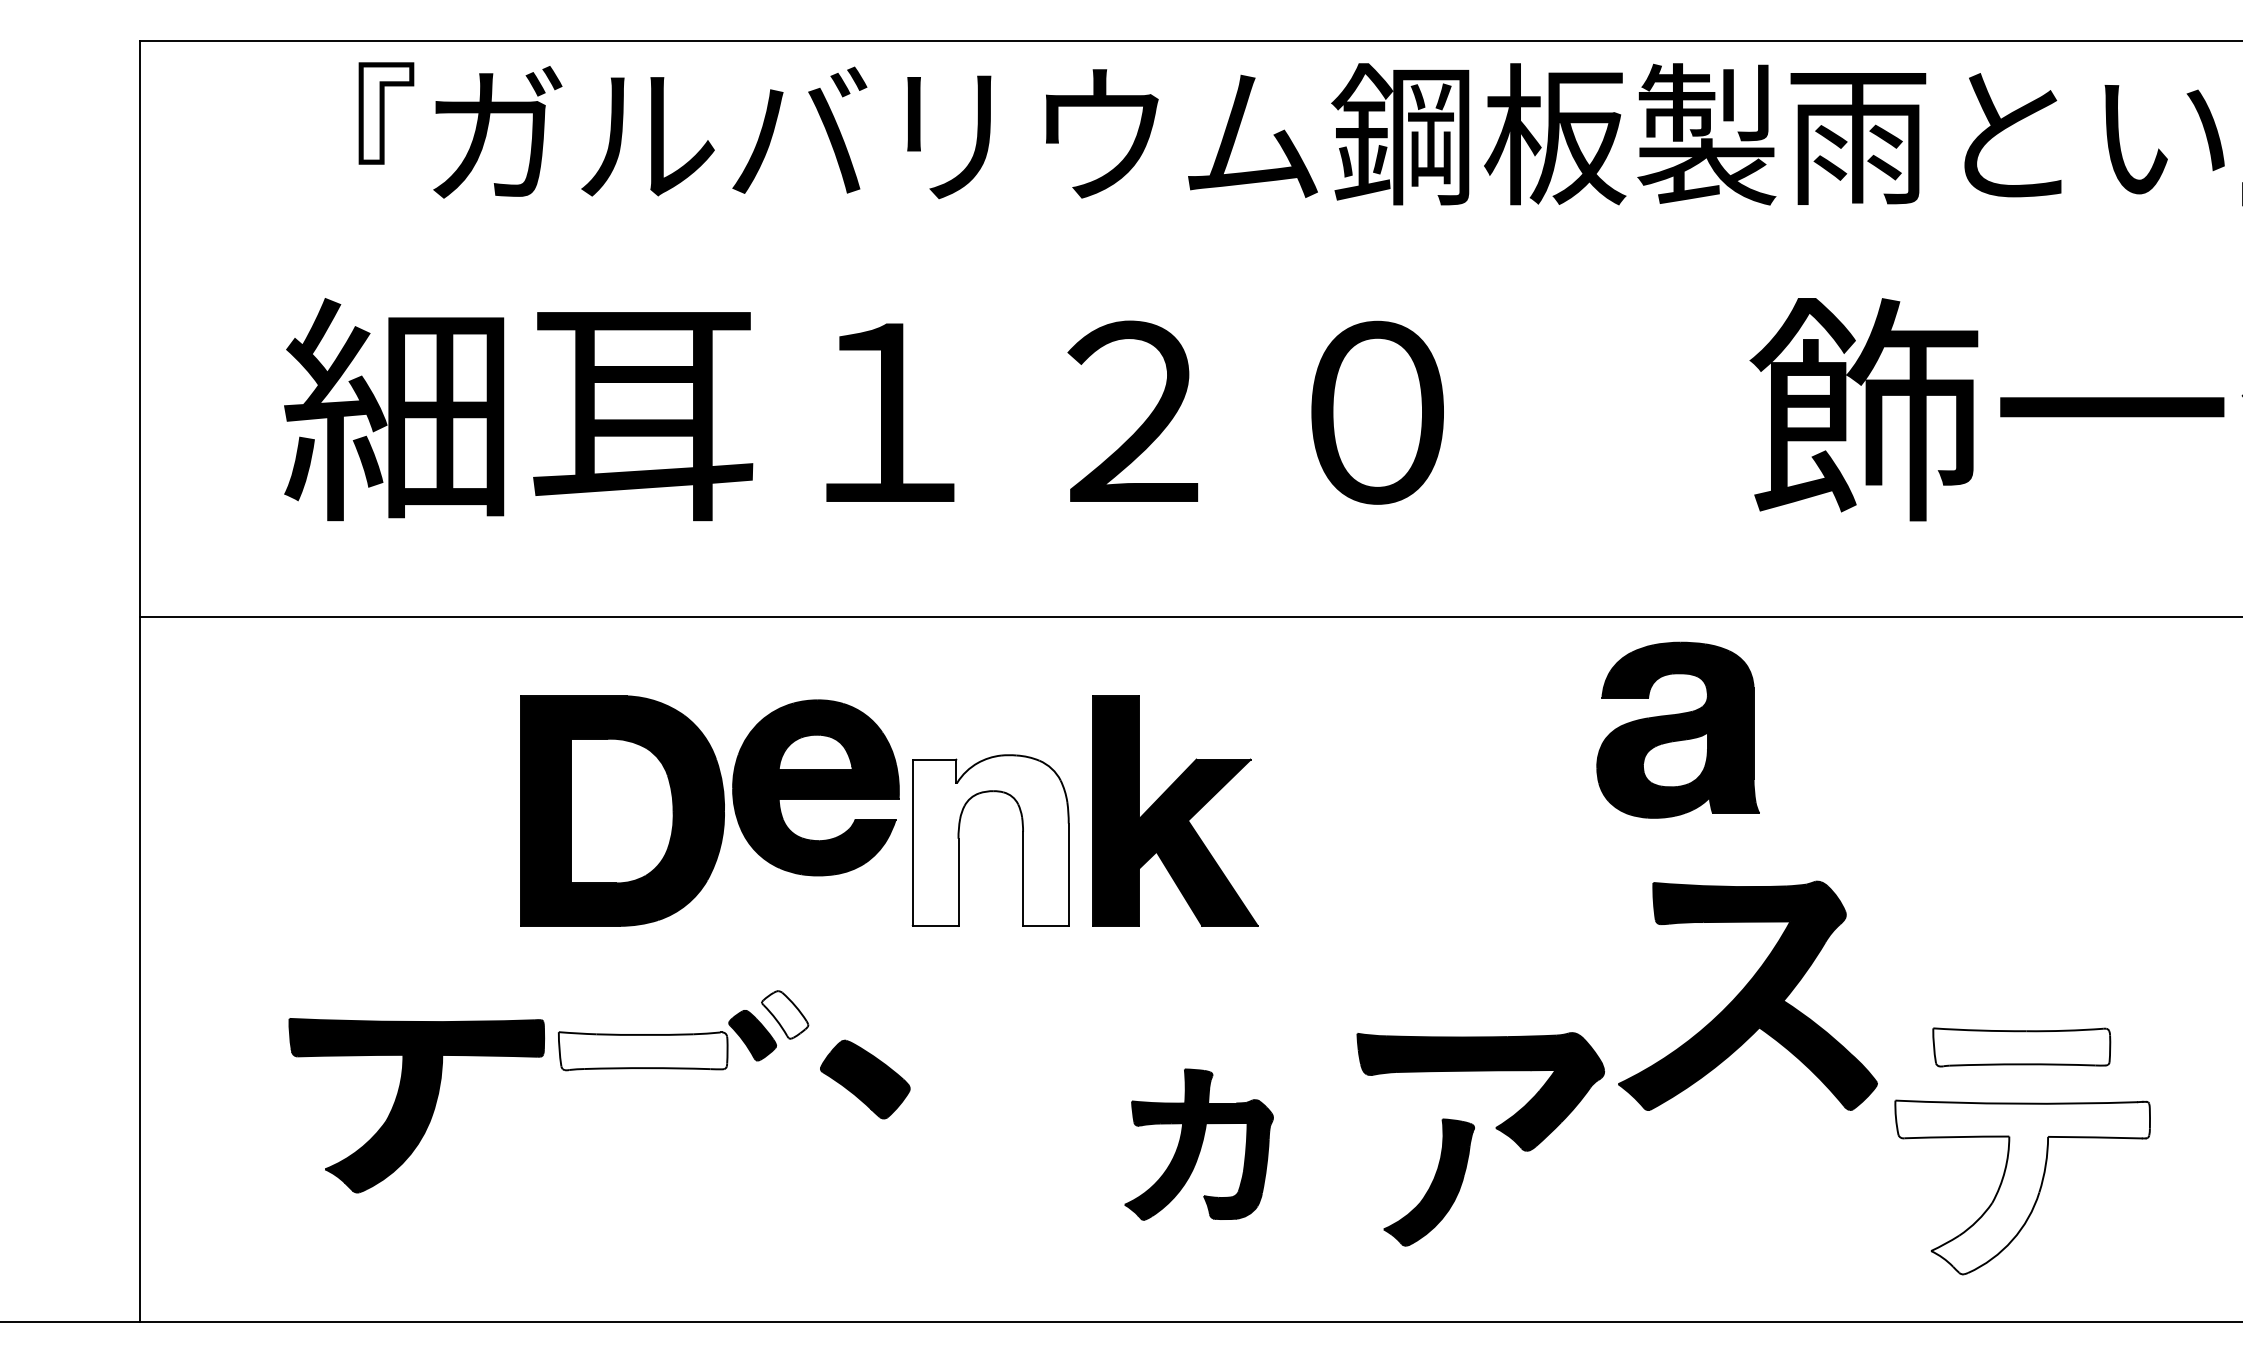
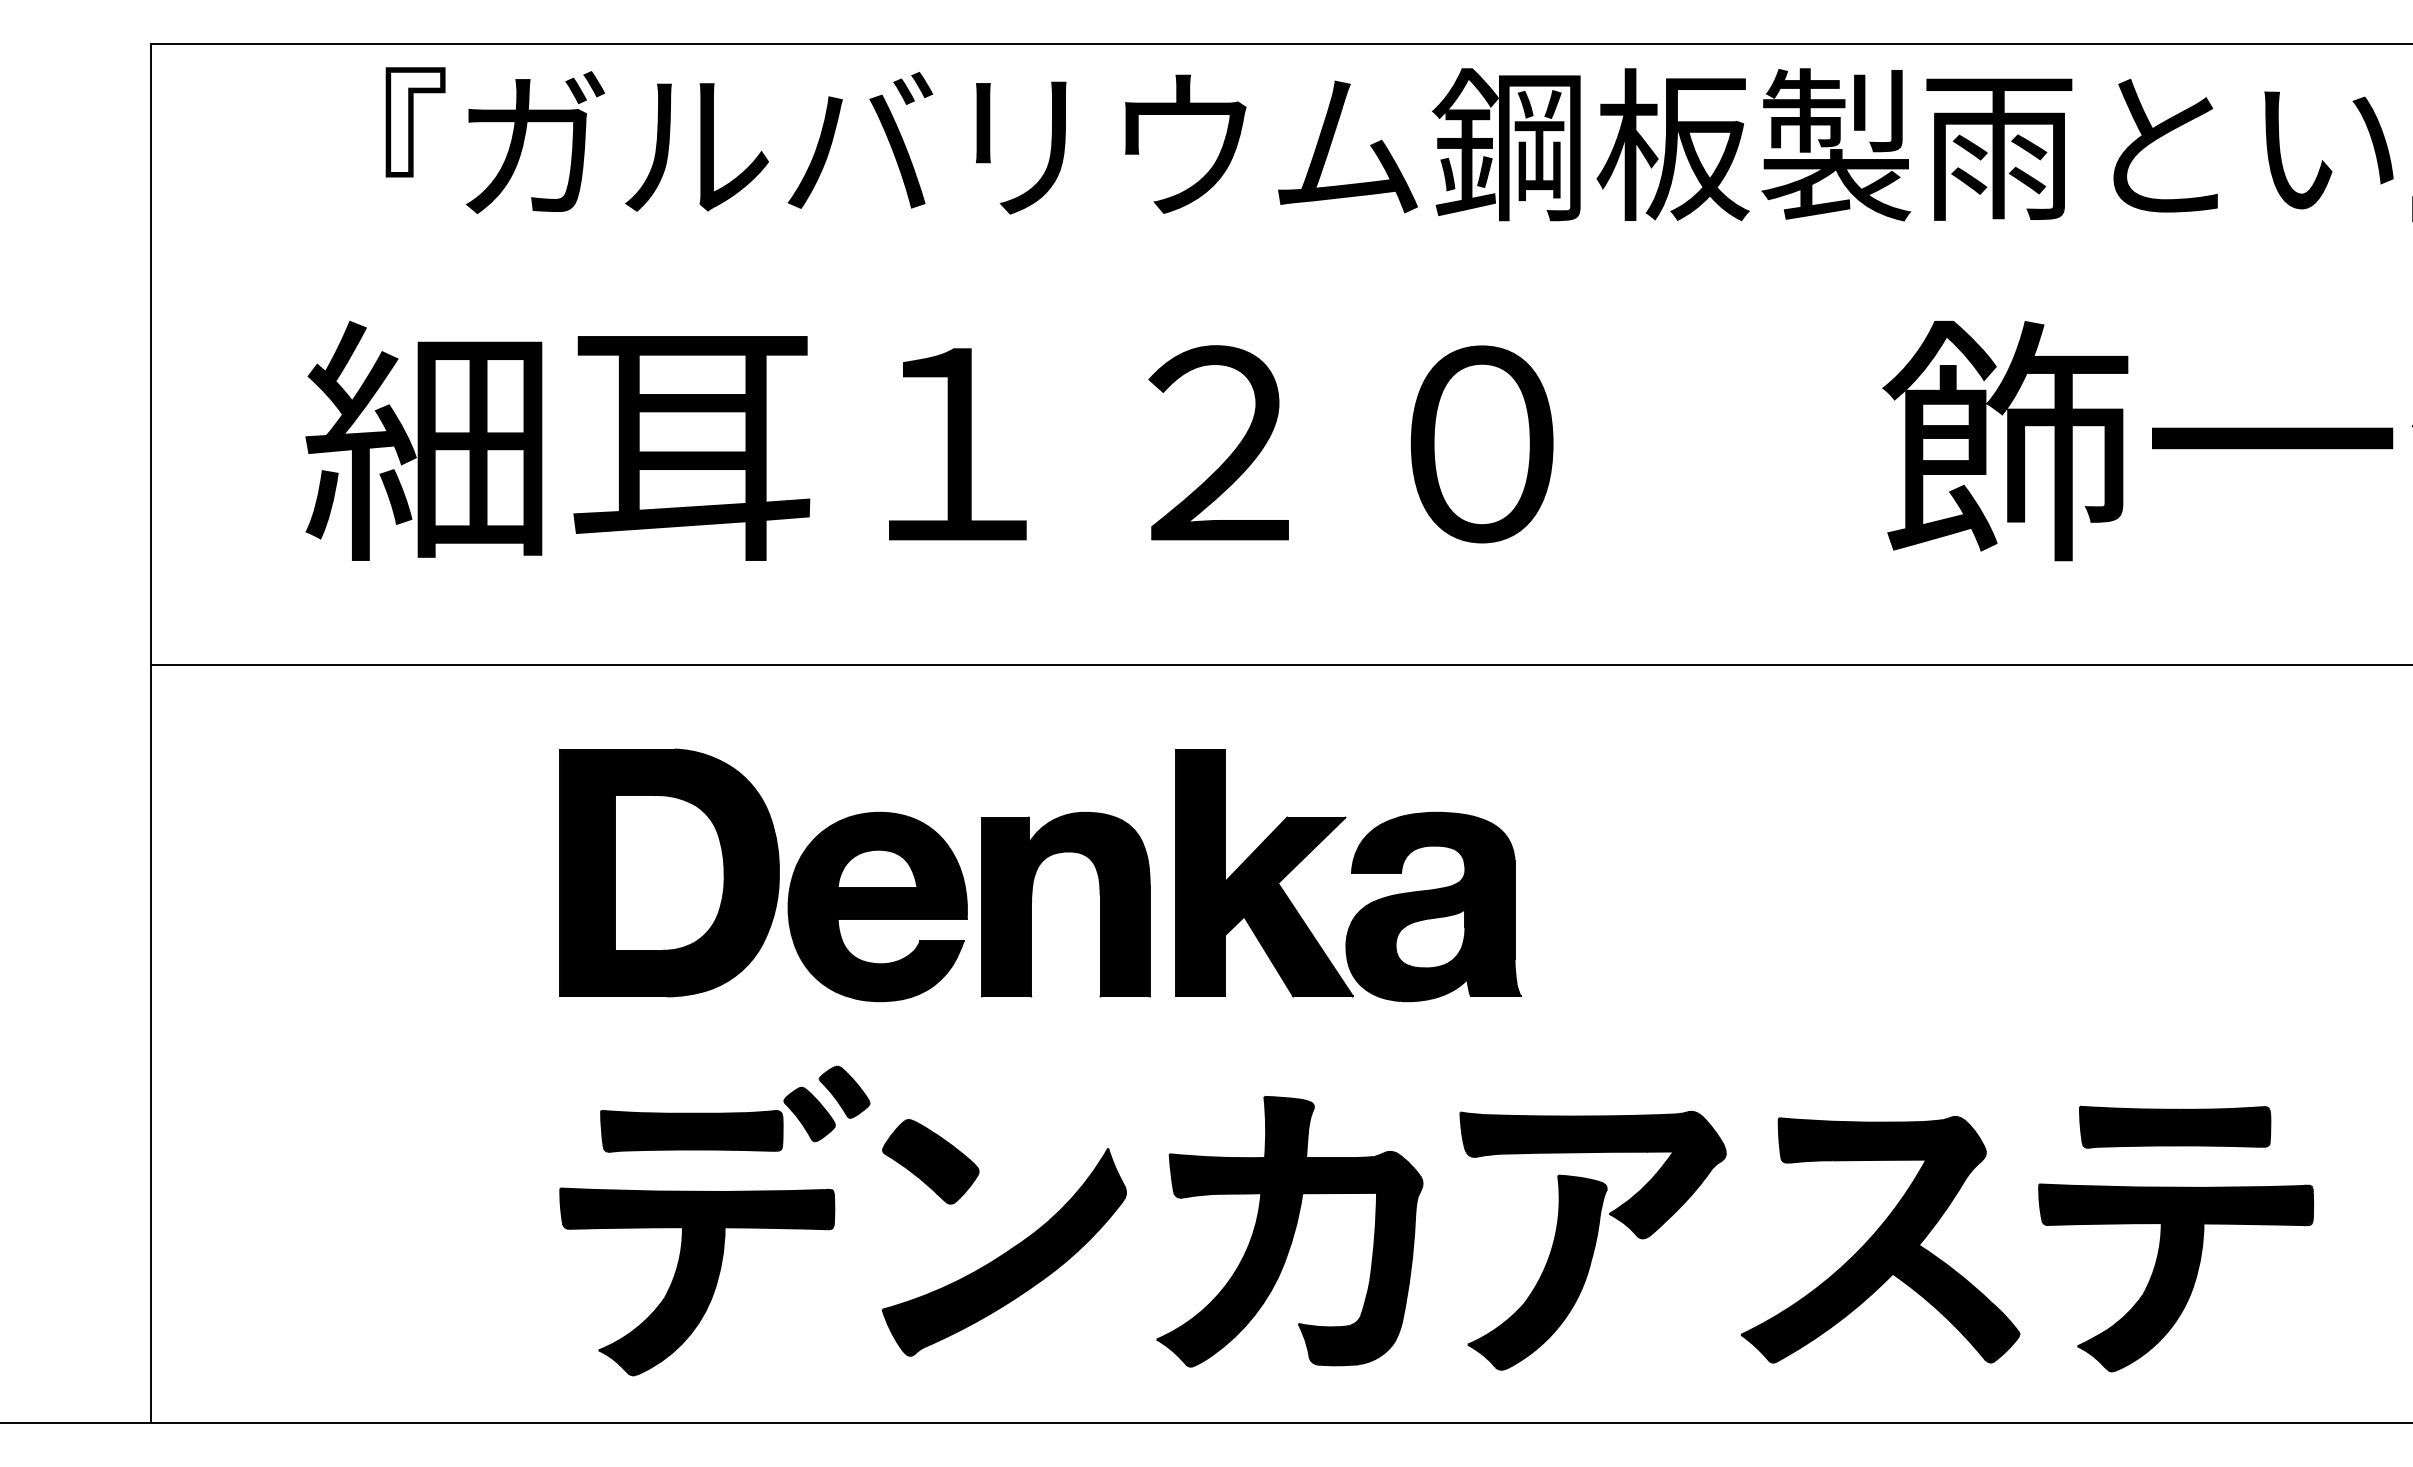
part: (1678, 729) -> (1433, 906), moved
part: (815, 787) -> (877, 906), moved
fill: (990, 840) -> (1065, 904), added
part: (1747, 995) -> (1880, 1239), moved
fill: (785, 1014) -> (844, 1091), added
fill: (2021, 1046) -> (2174, 1126), added
fill: (642, 1050) -> (691, 1130), added
part: (417, 1105) -> (697, 1281), moved
part: (1198, 1144) -> (1289, 1231), size x1.67
part: (932, 1163) -> (1003, 1252), added
part: (1429, 1182) -> (1537, 1272), size x1.43
fill: (2023, 1187) -> (2176, 1277), added

